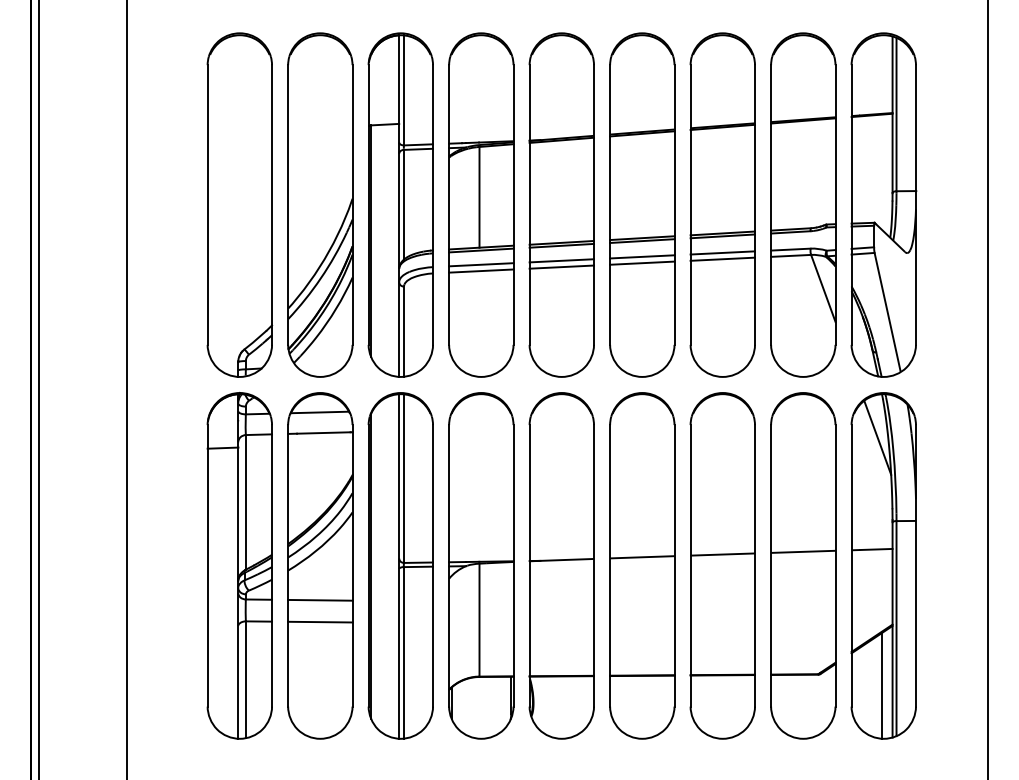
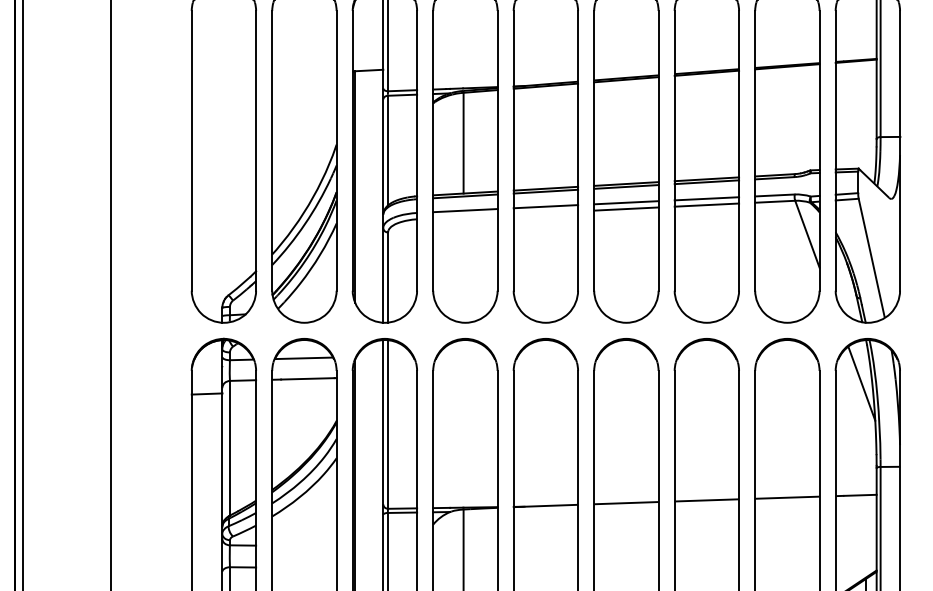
line: (561, 266) -> (545, 212), removed
line: (481, 270) -> (465, 216), removed
line: (320, 599) -> (304, 545), removed
line: (320, 621) -> (304, 567), removed

